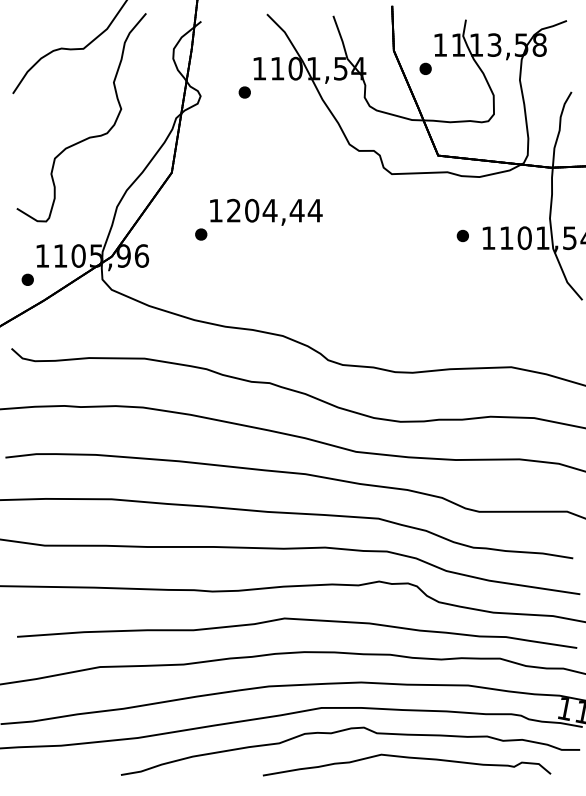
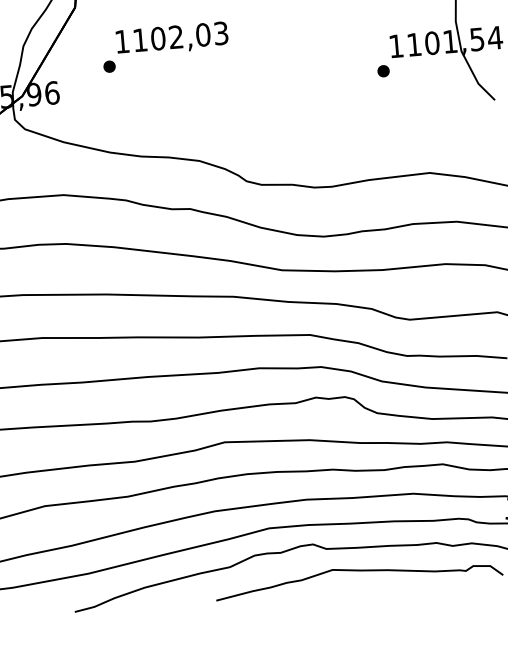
text: (274, 210) -> (180, 36), 1204,44 -> 1102,03
part: (462, 235) -> (383, 70), moved

